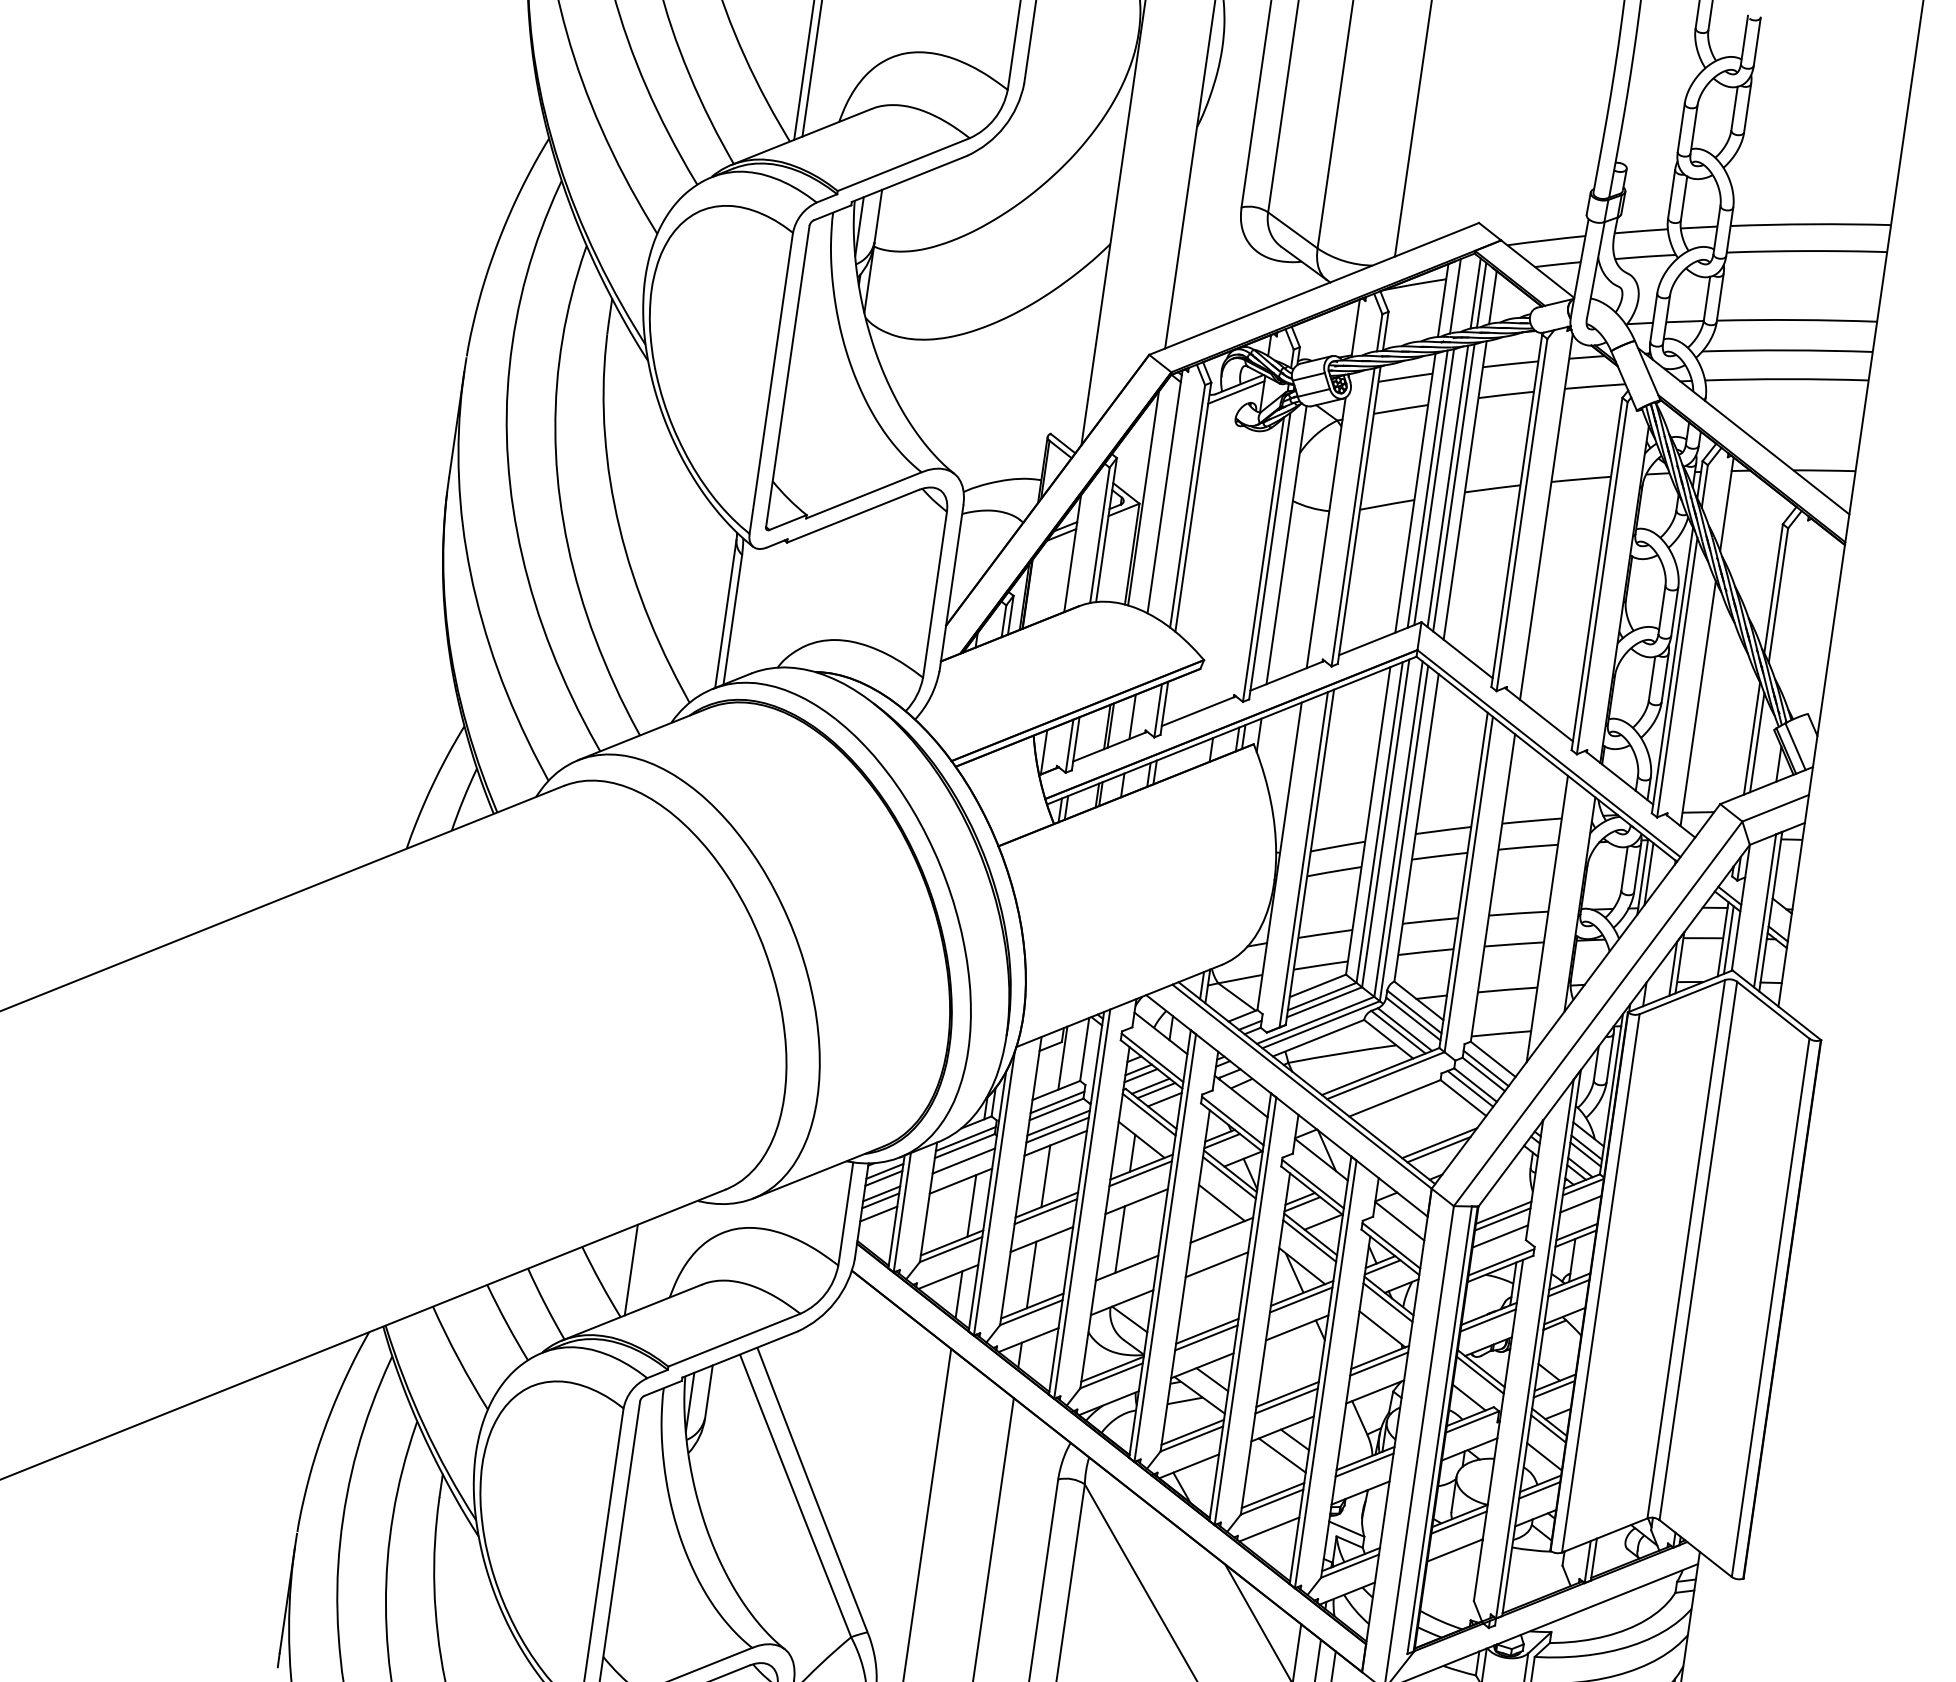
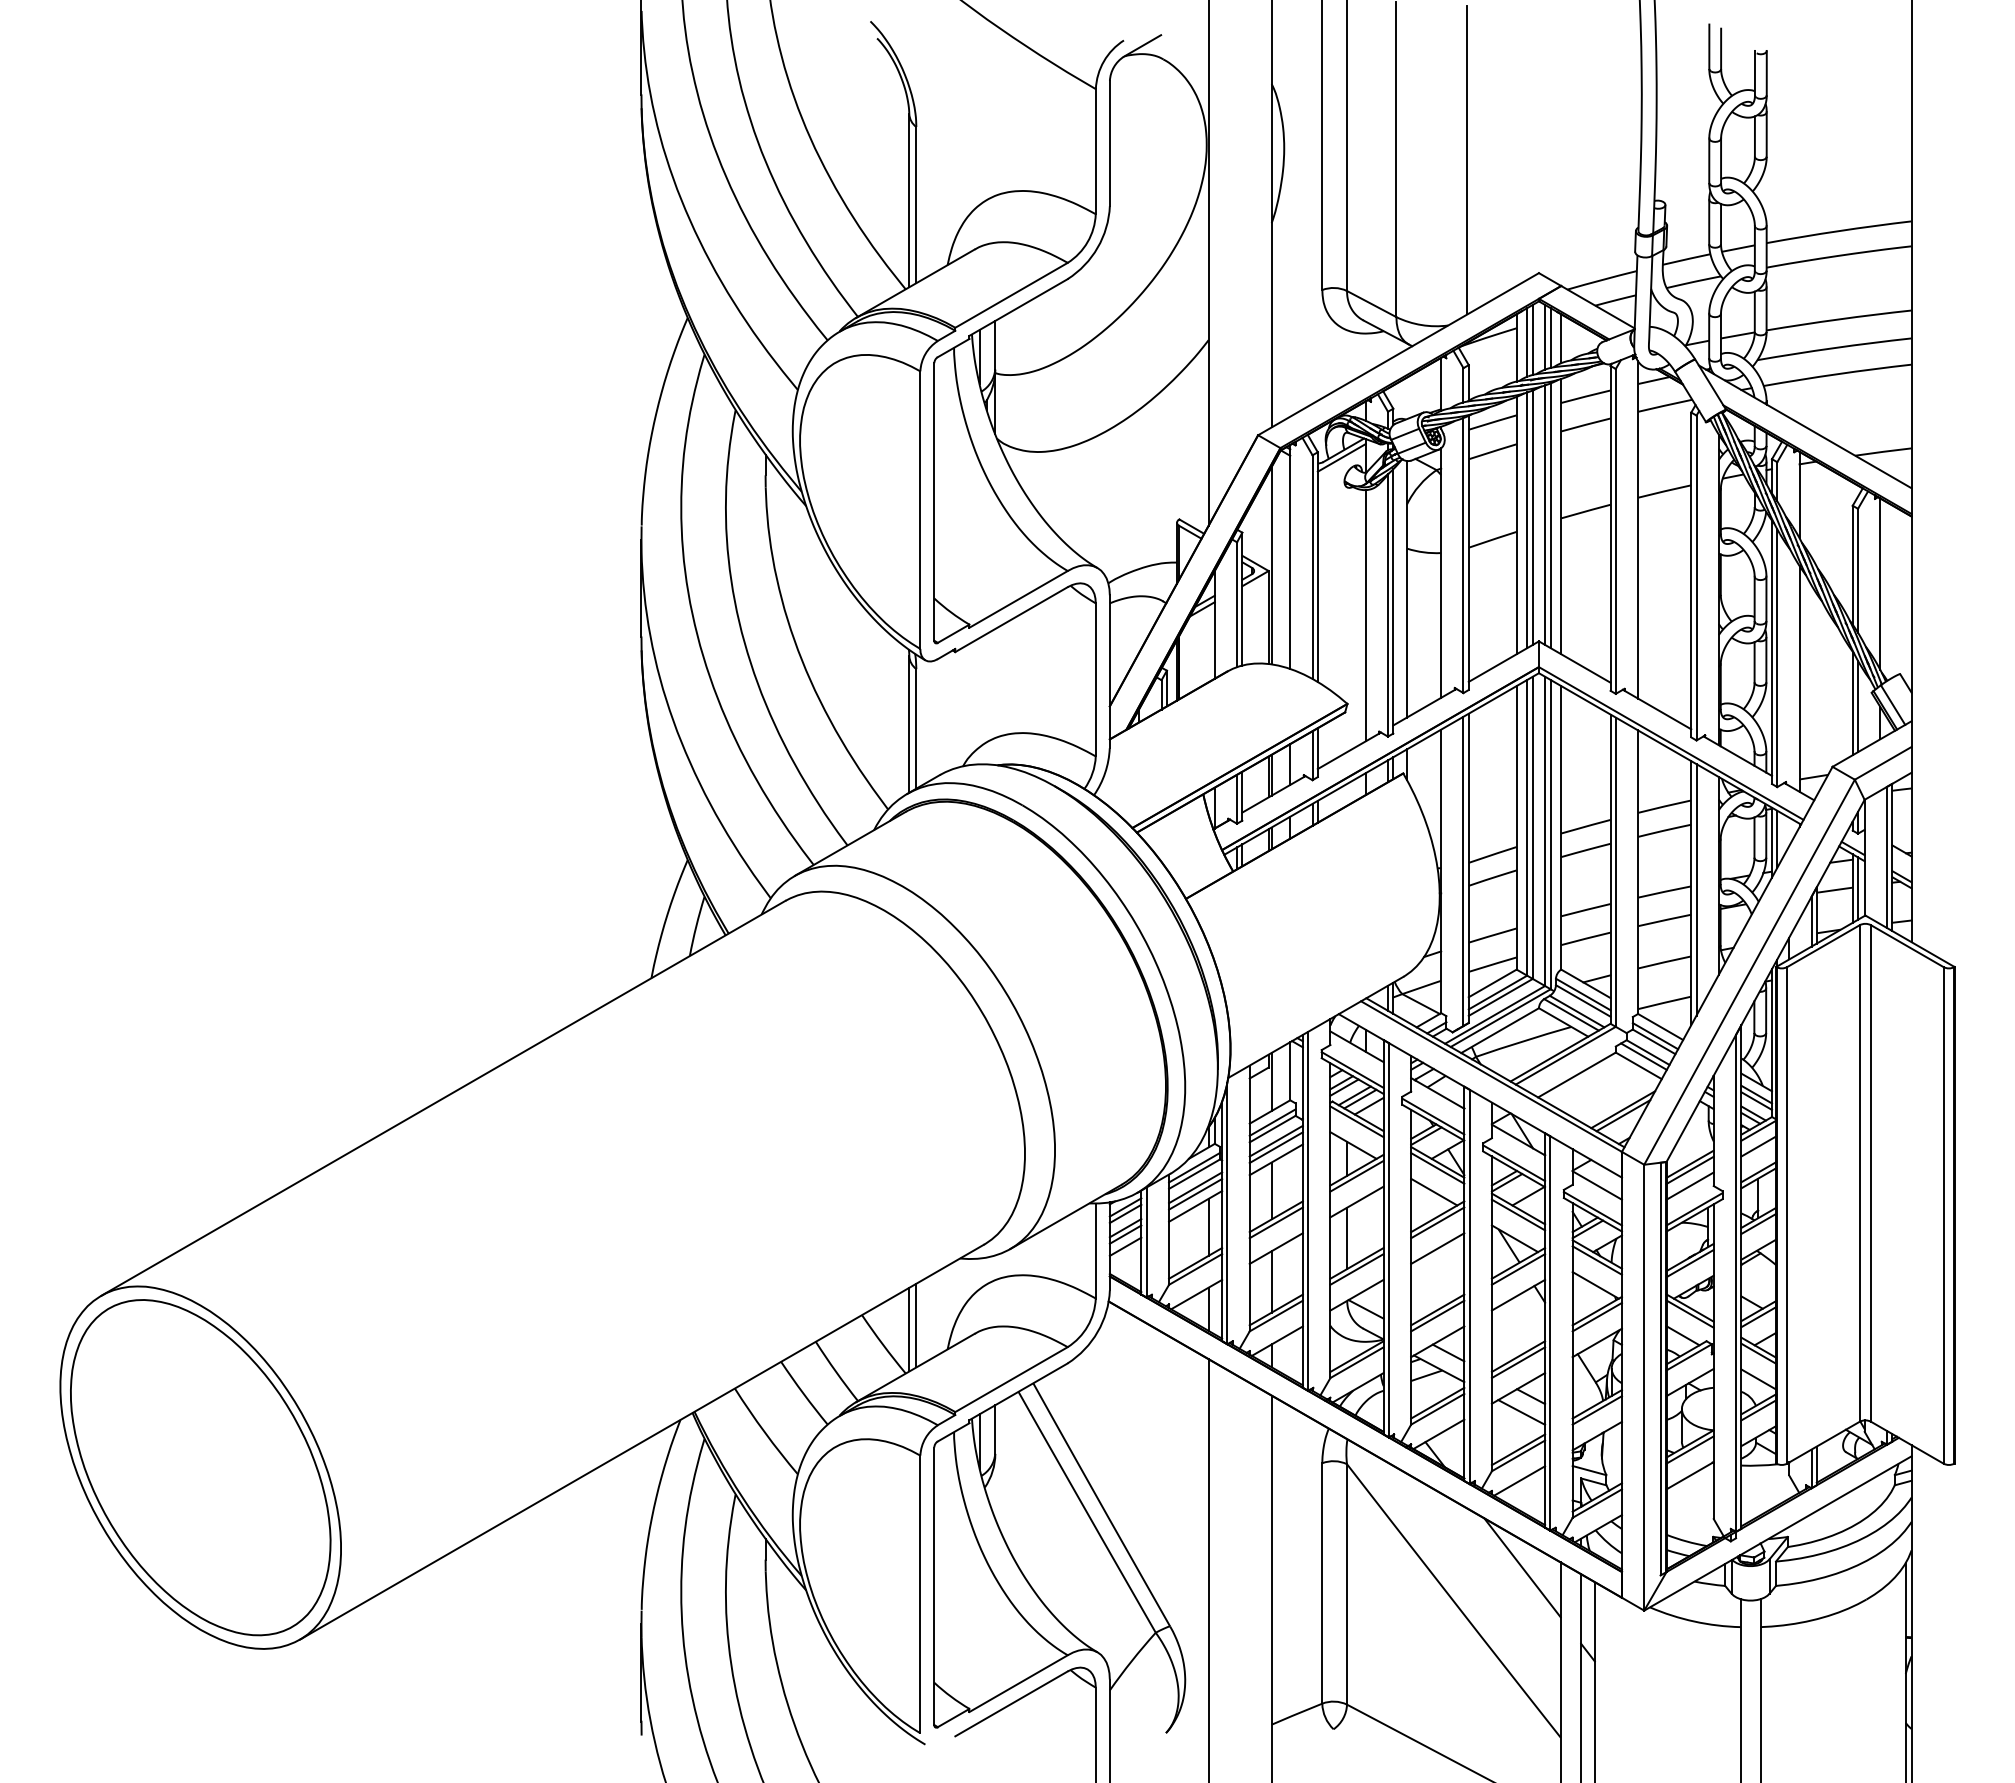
line: (1461, 293) -> (1532, 339), added
line: (1237, 567) -> (1365, 615), added
line: (1800, 612) -> (1880, 583), added
line: (1553, 915) -> (1696, 889), added
line: (962, 1167) -> (1195, 1193), added
line: (1220, 1236) -> (1437, 1222), added
line: (639, 1266) -> (916, 1325), added
line: (1125, 1274) -> (1356, 1269), added

